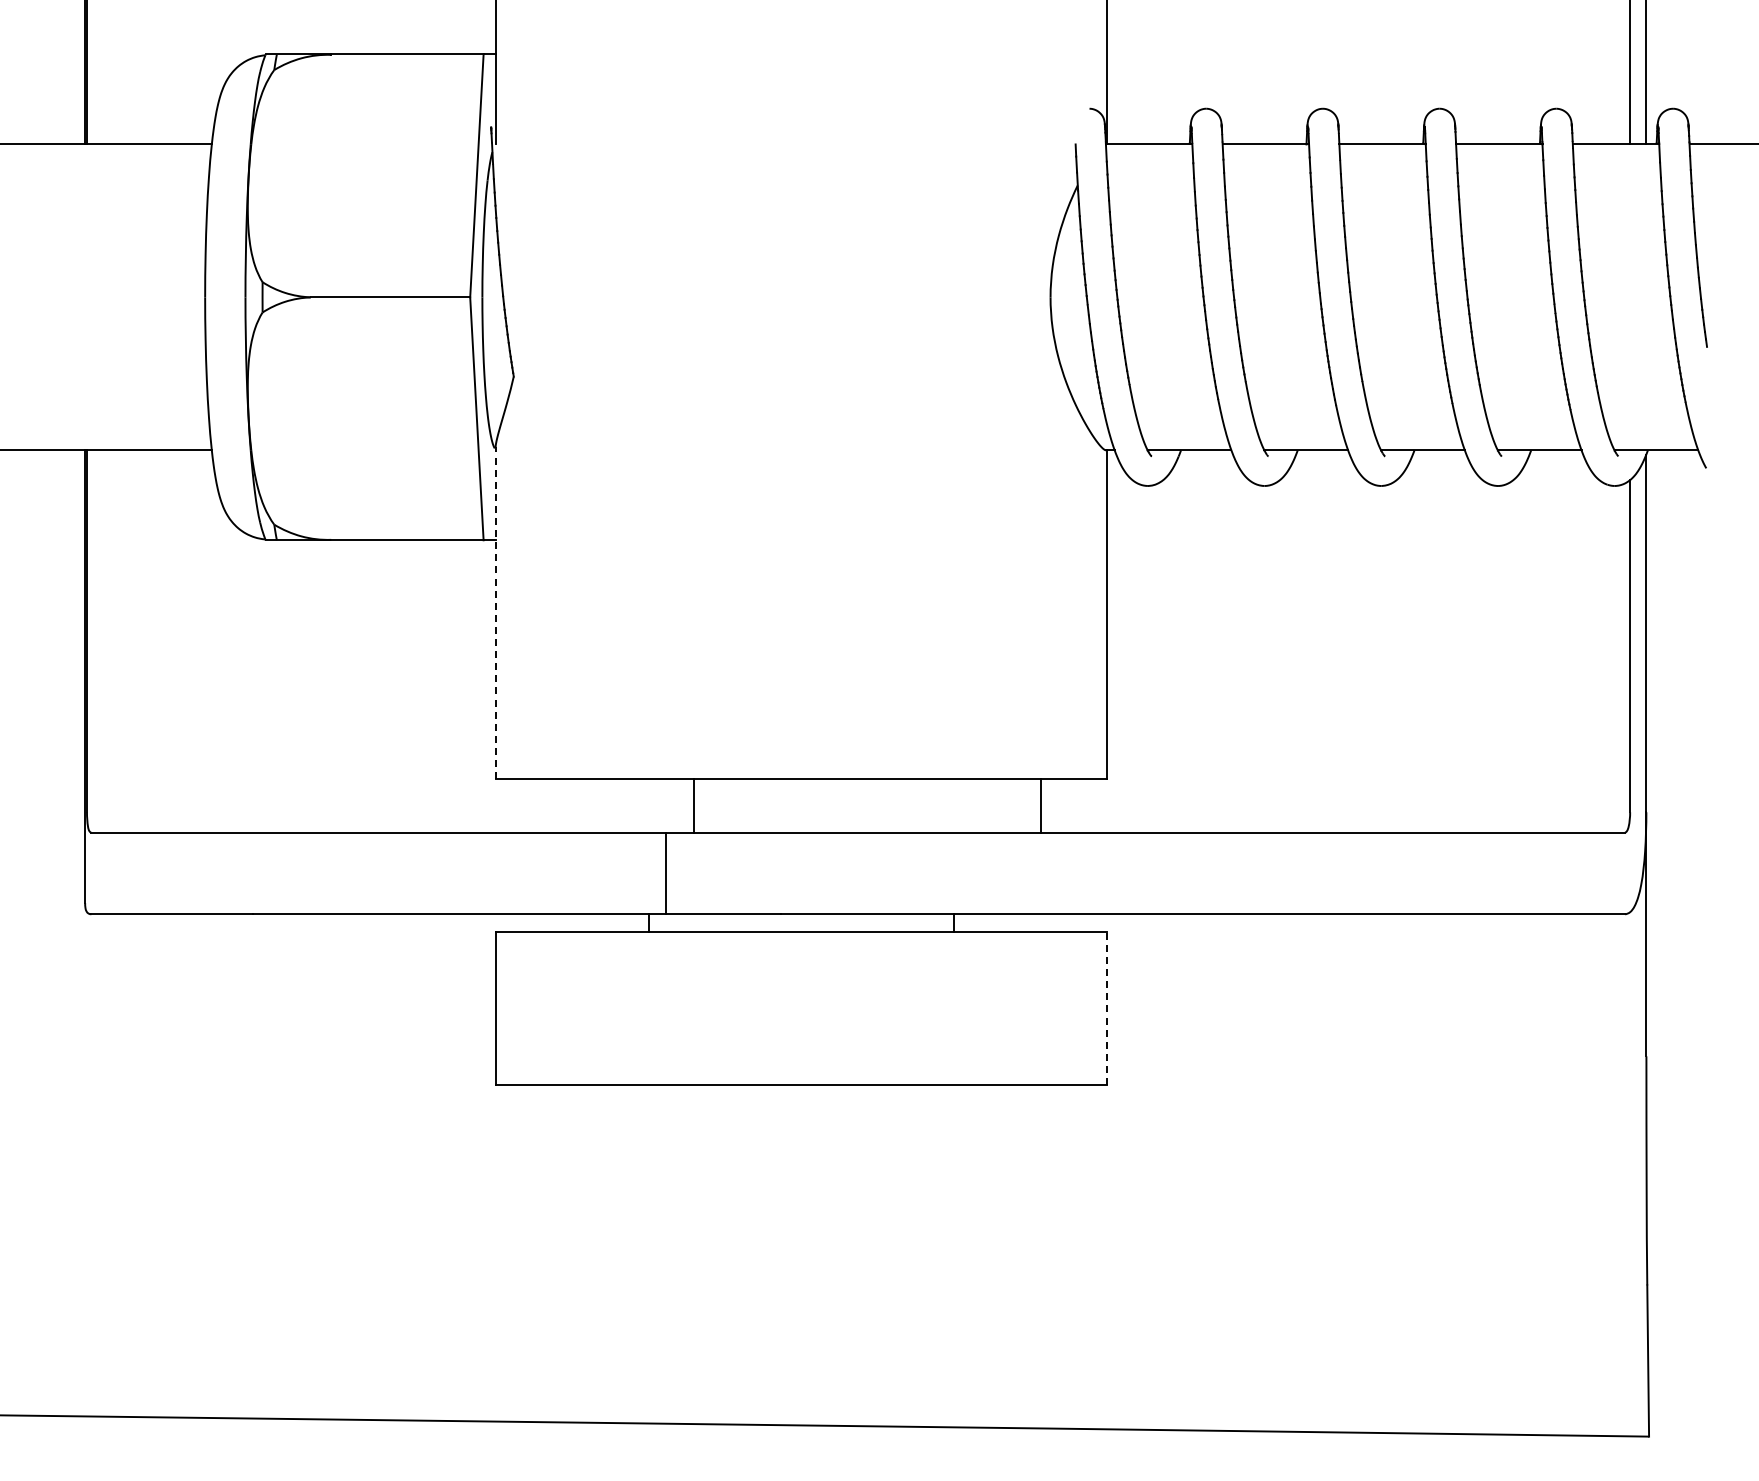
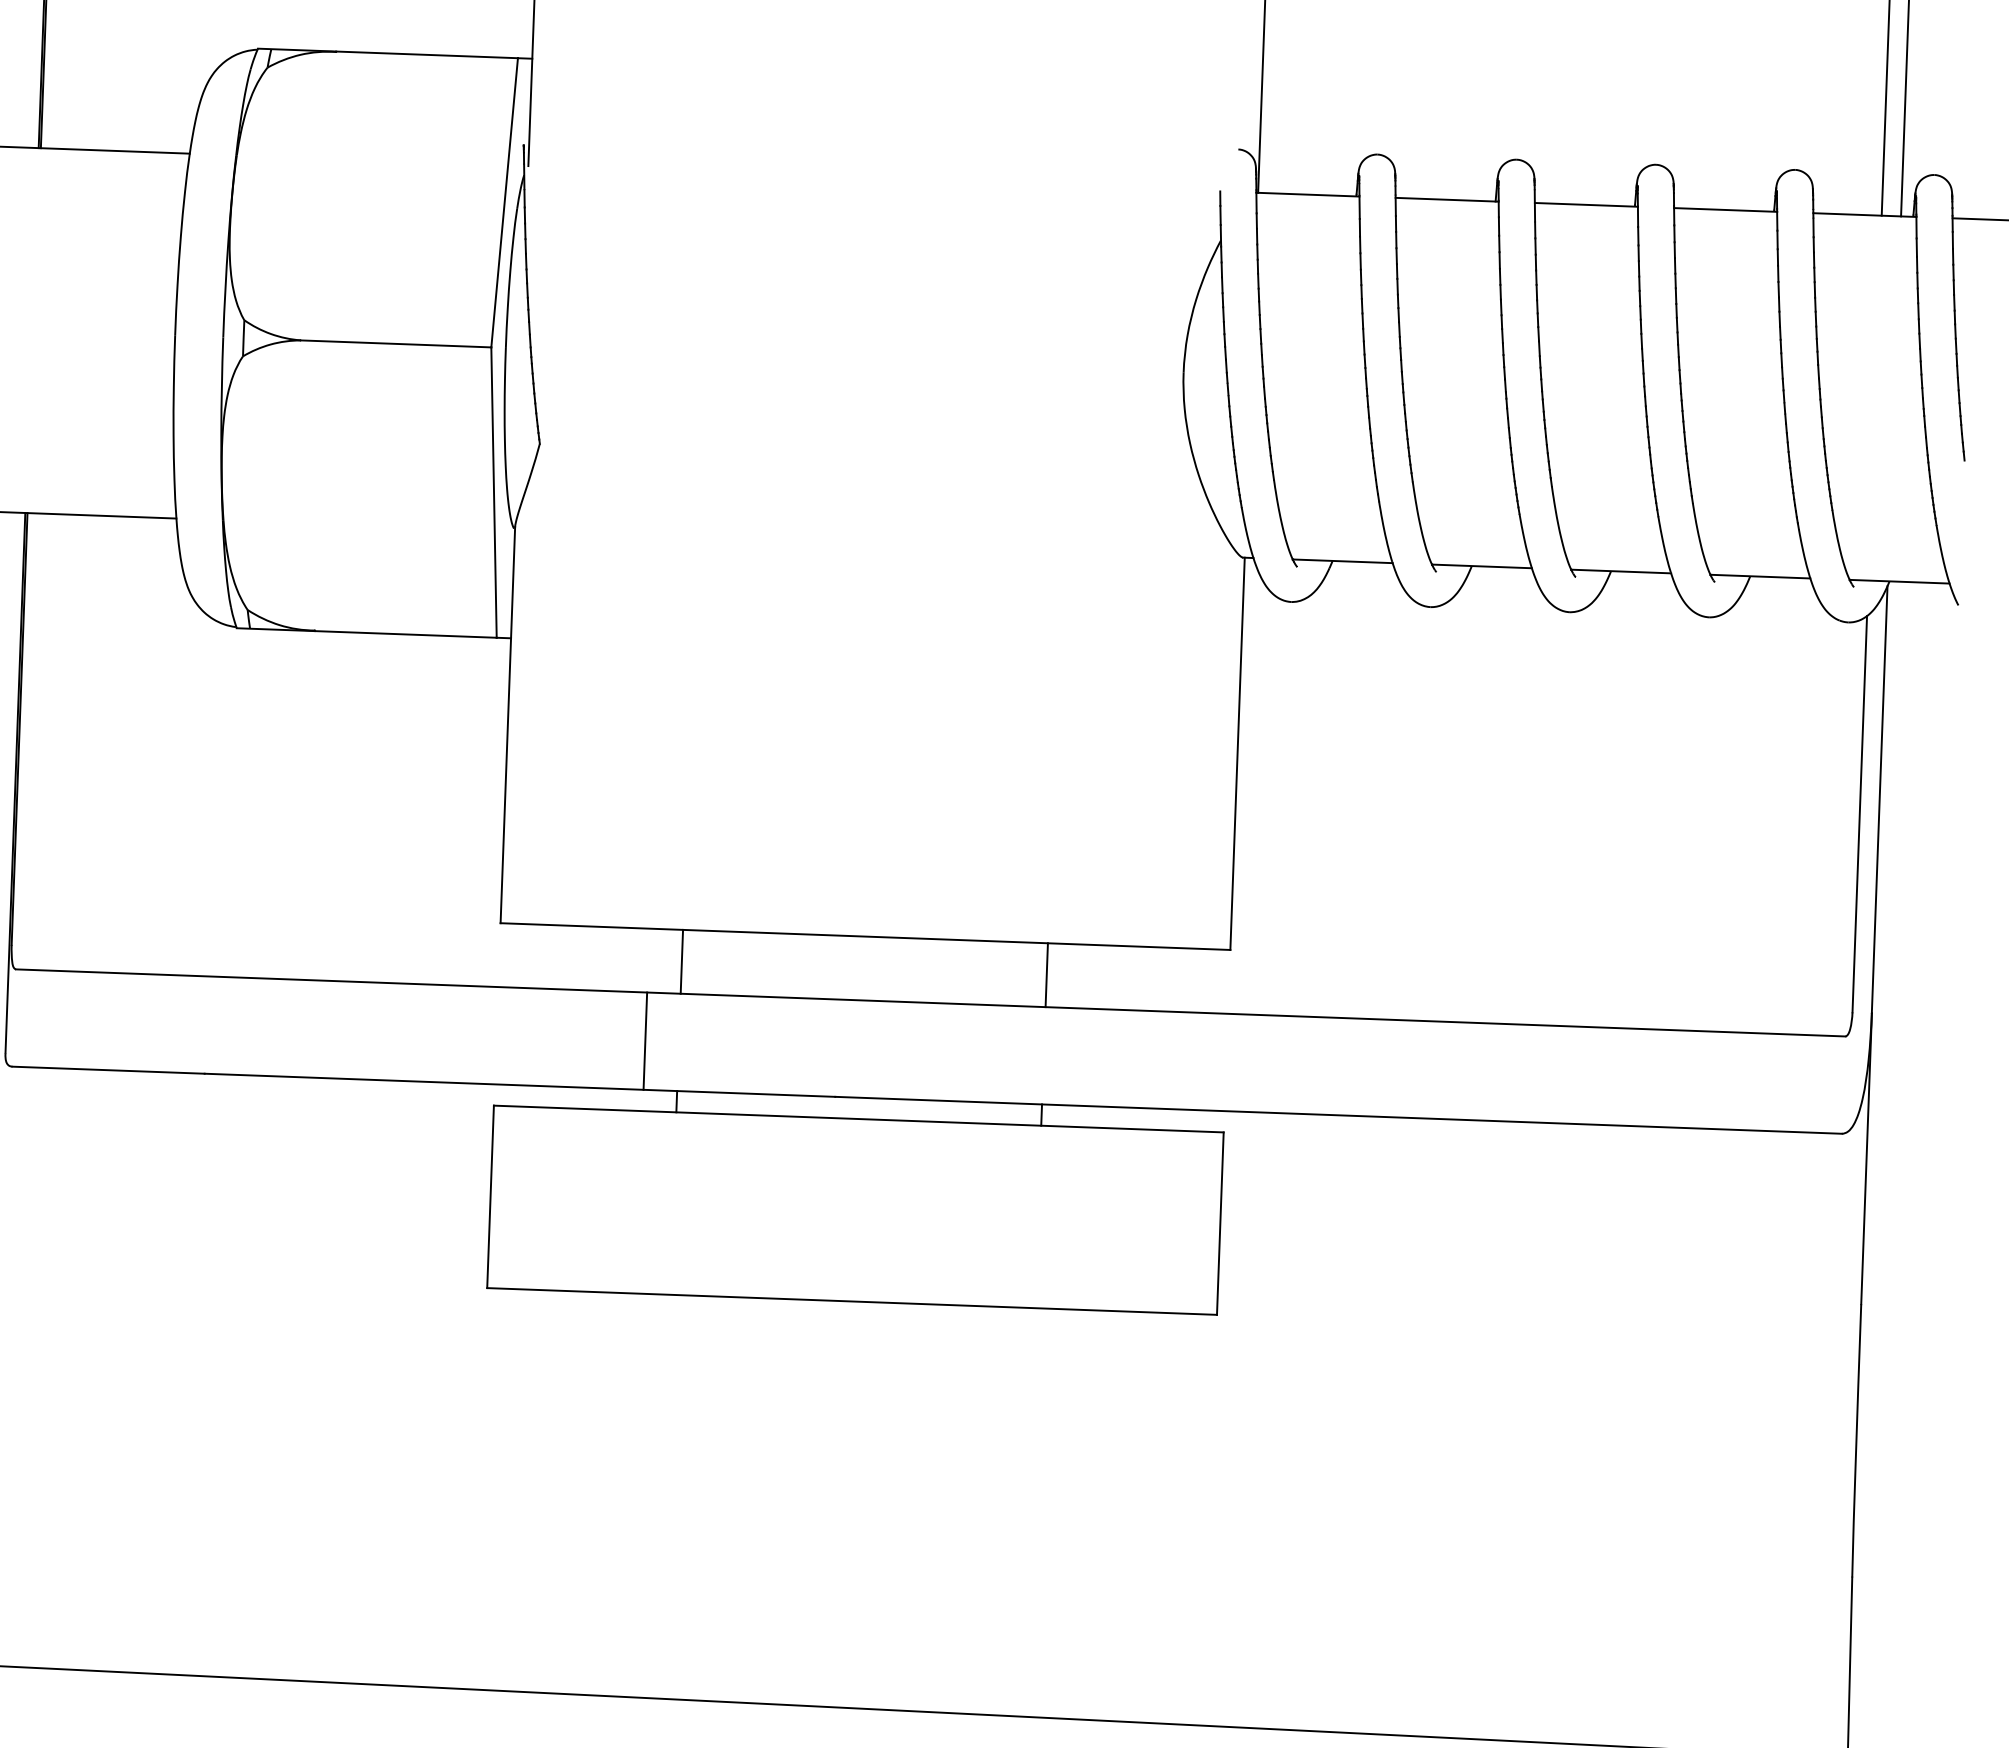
line: (495, 613) -> (507, 725), dashed -> solid
line: (693, 805) -> (681, 961), moved
line: (1041, 805) -> (1046, 974), moved
line: (666, 873) -> (645, 1041), moved
line: (1107, 1008) -> (1220, 1223), dashed -> solid

